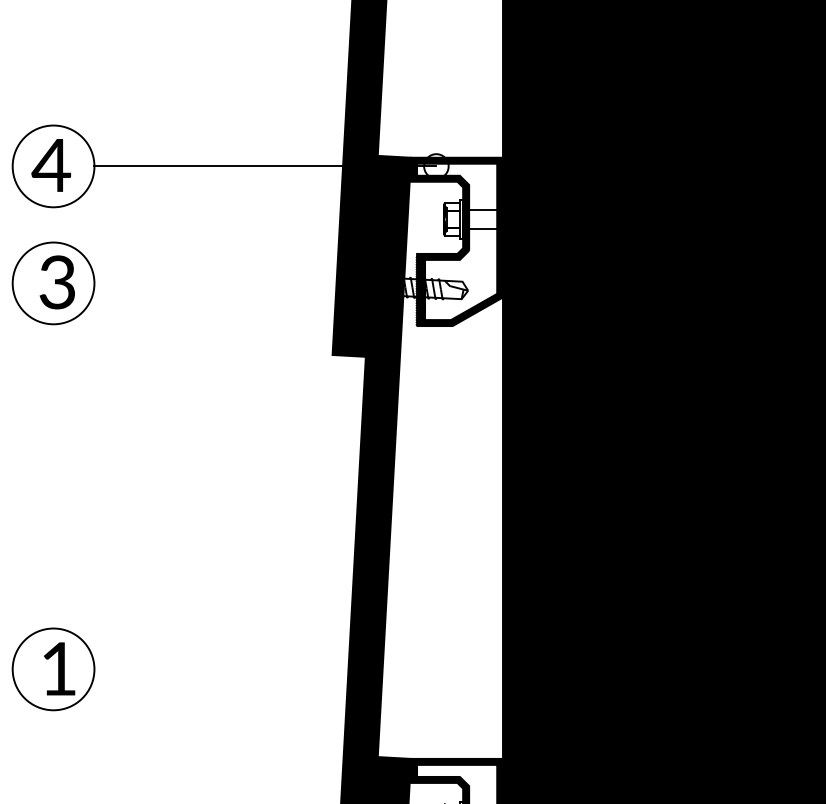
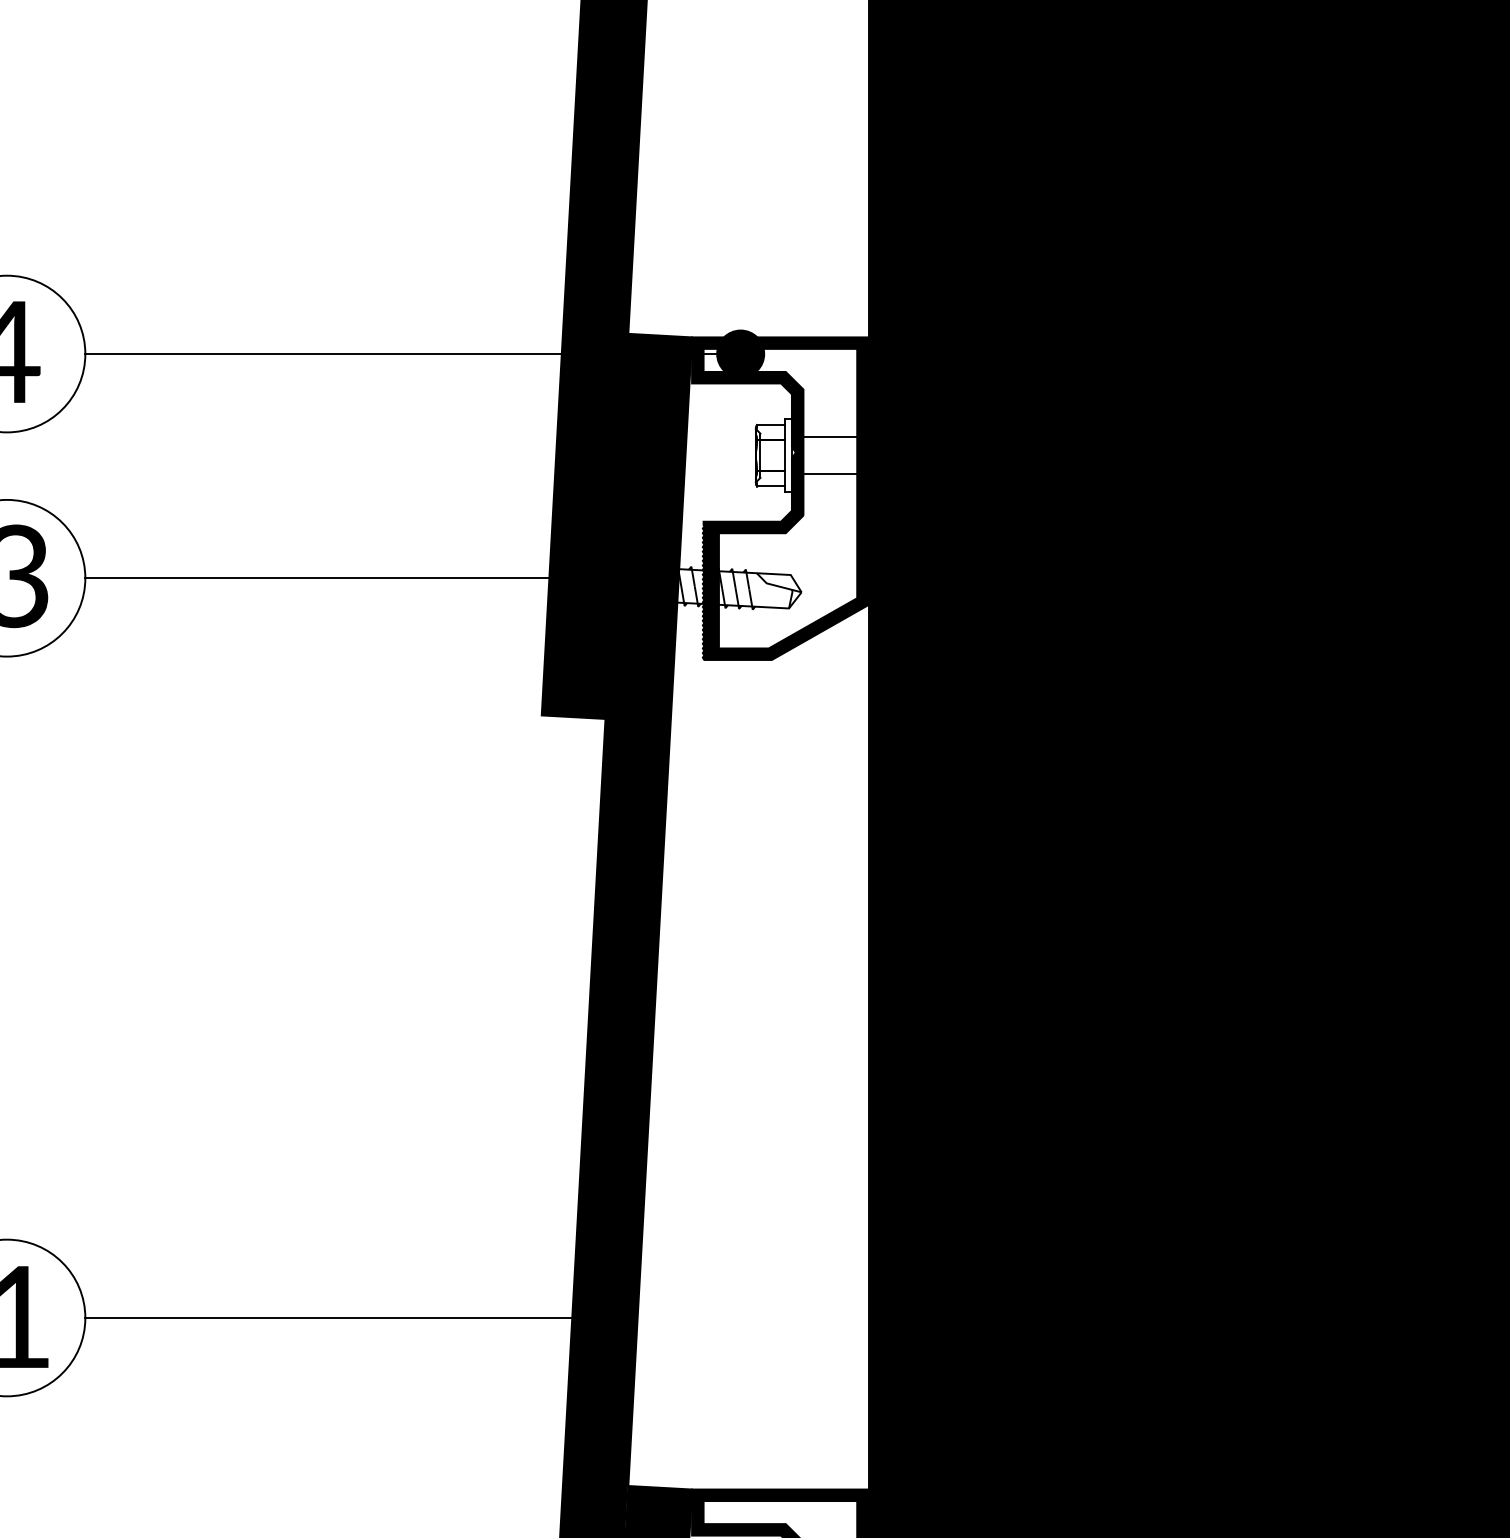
fill: (436, 166) -> (740, 354), added
line: (230, 283) -> (346, 578), added
line: (229, 669) -> (344, 1318), added

